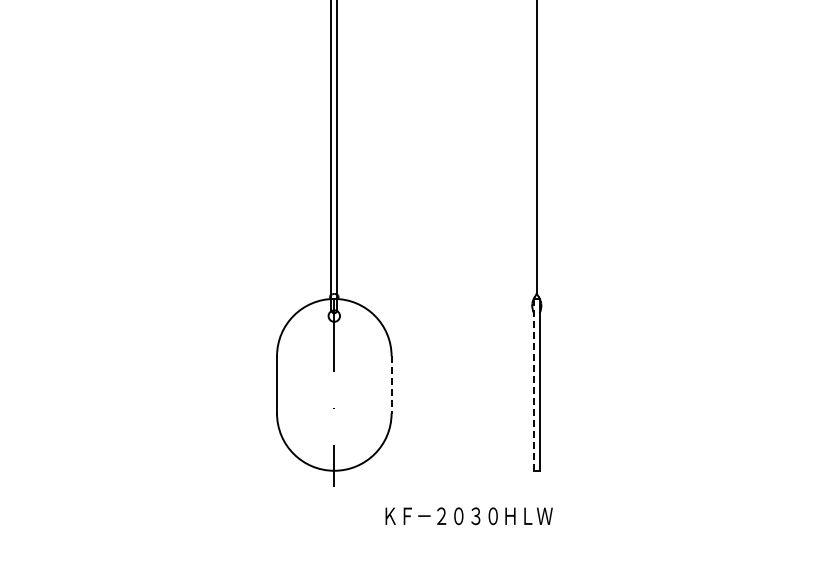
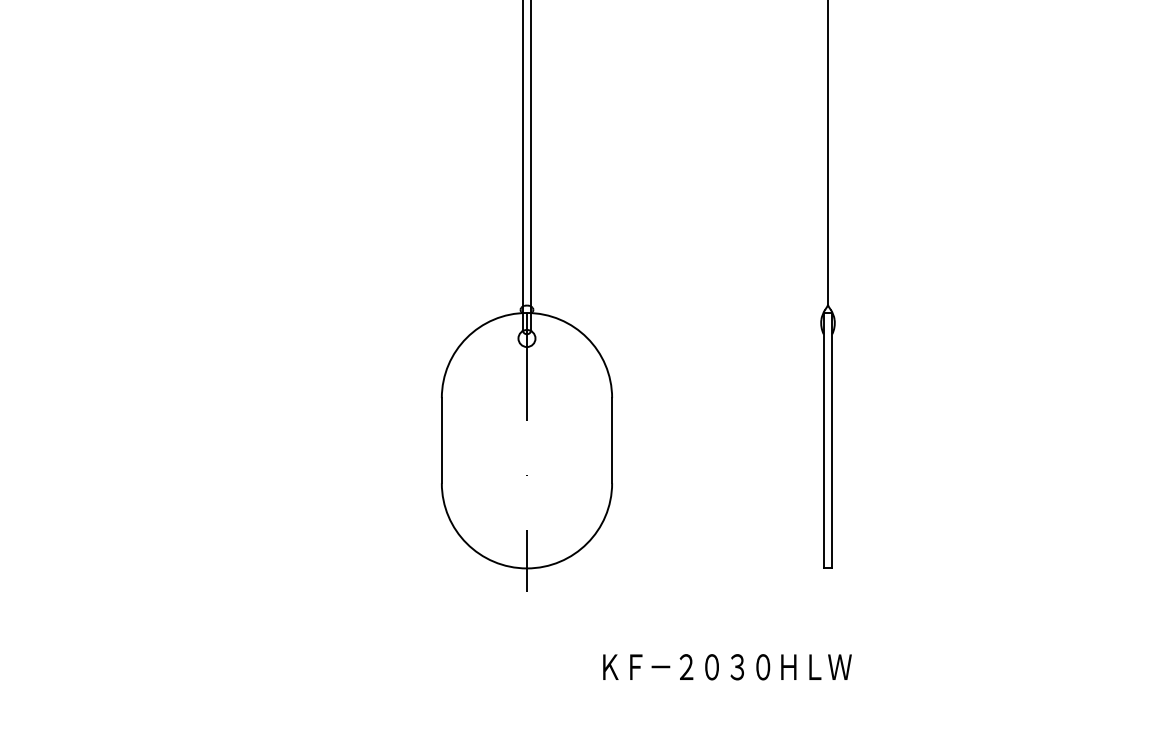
line: (391, 384) -> (611, 440), dashed -> solid
line: (533, 384) -> (823, 440), dashed -> solid
text: (468, 516) -> (726, 667), moved

